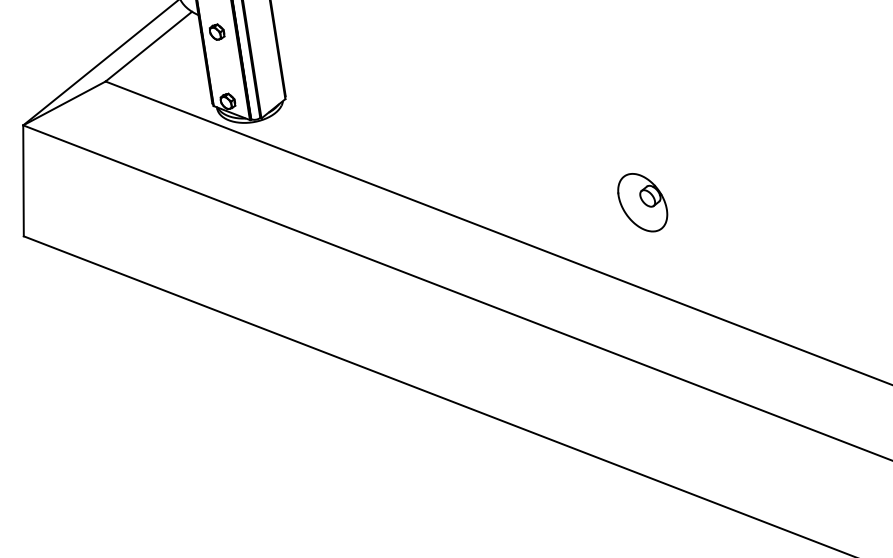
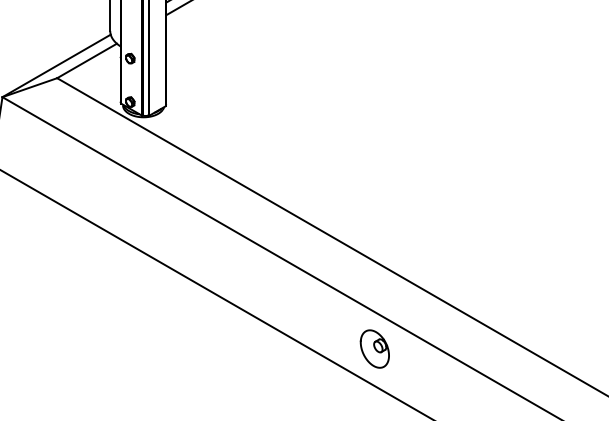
part: (641, 201) -> (374, 348), moved

